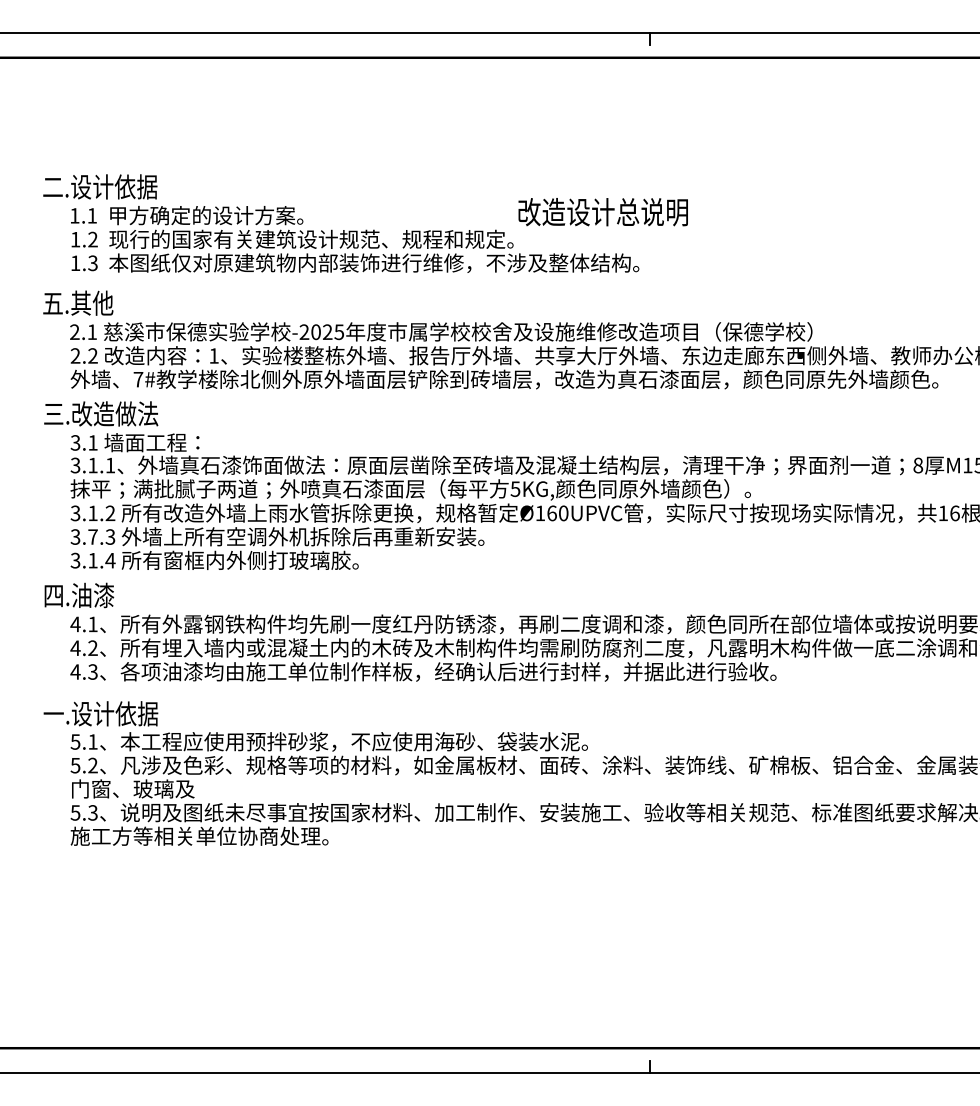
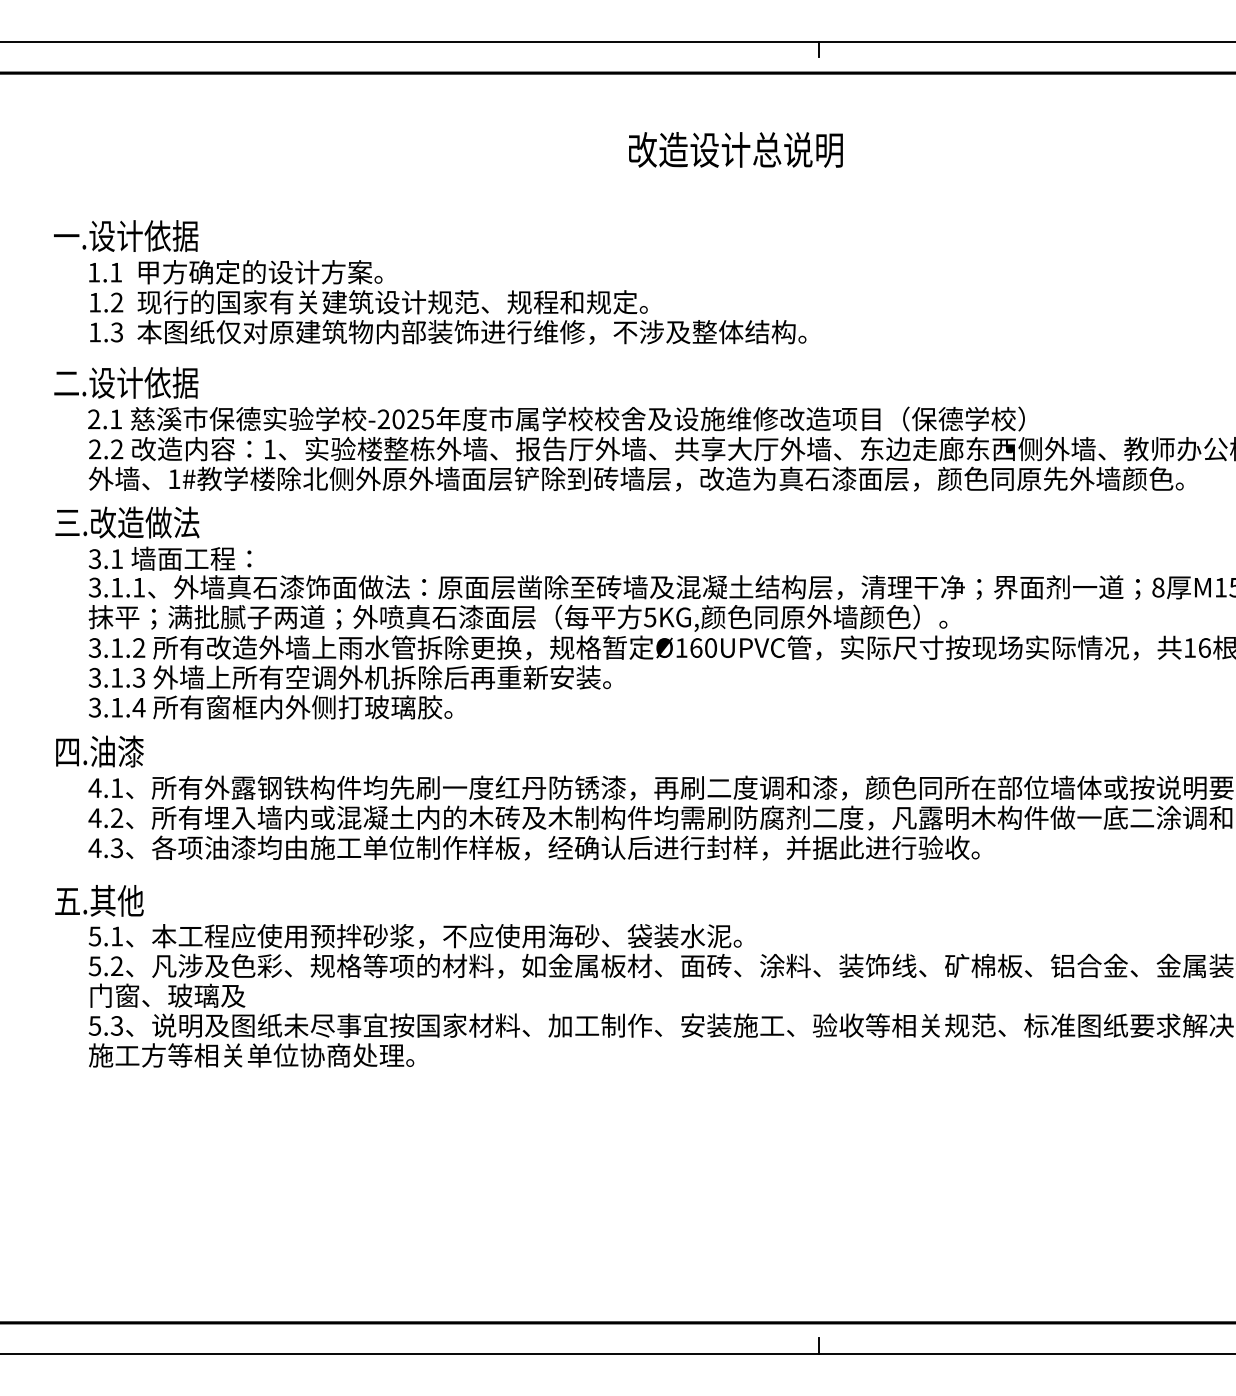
text: (52, 187) -> (66, 236), 二.设计依据 -> 一.设计依据
text: (602, 211) -> (735, 149), moved
text: (100, 302) -> (126, 382), 五.其他 -> 二.设计依据
text: (138, 379) -> (174, 478), 7# -> 1#
text: (93, 536) -> (117, 677), 3.7.3 -> 3.1.3
text: (100, 713) -> (126, 900), 一.设计依据 -> 五.其他

